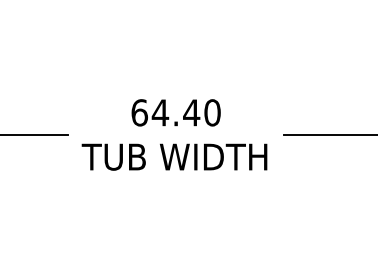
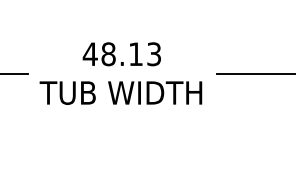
text: (175, 112) -> (121, 53), 64.40 -> 48.13

